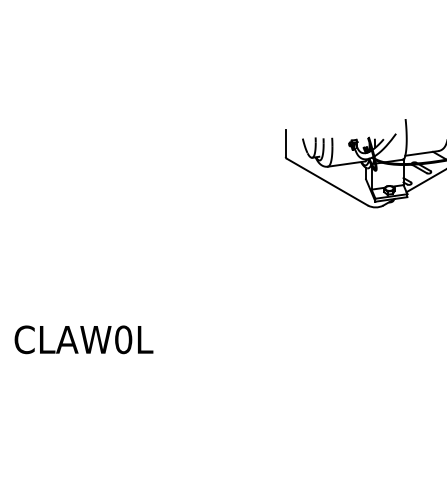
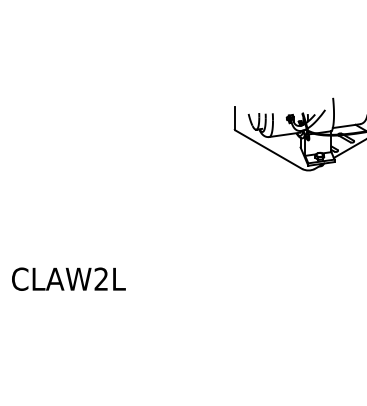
text: (123, 338) -> (101, 278), CLAW0L -> CLAW2L

